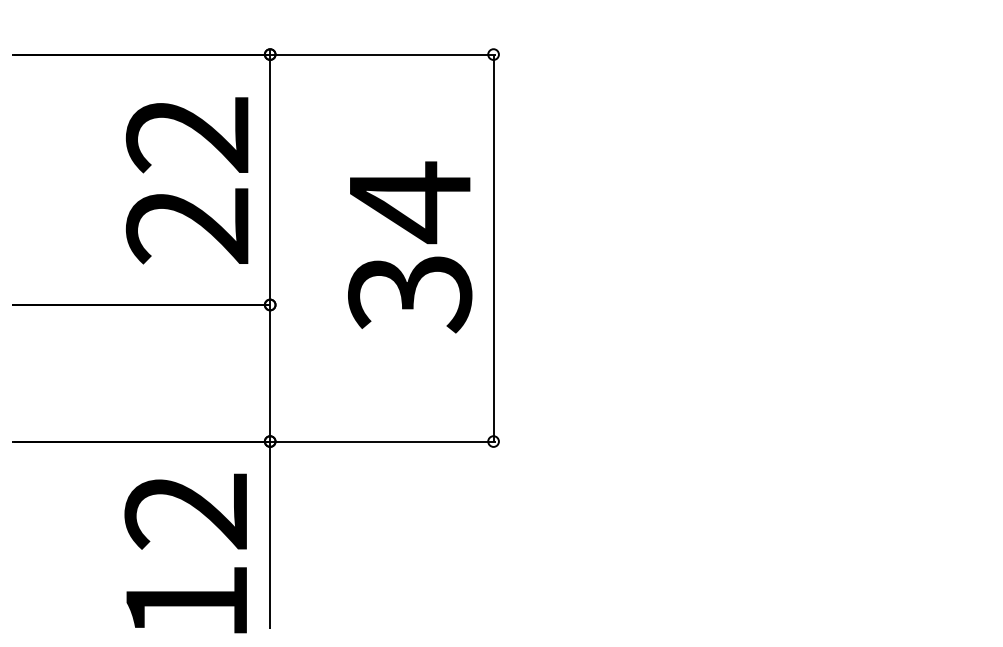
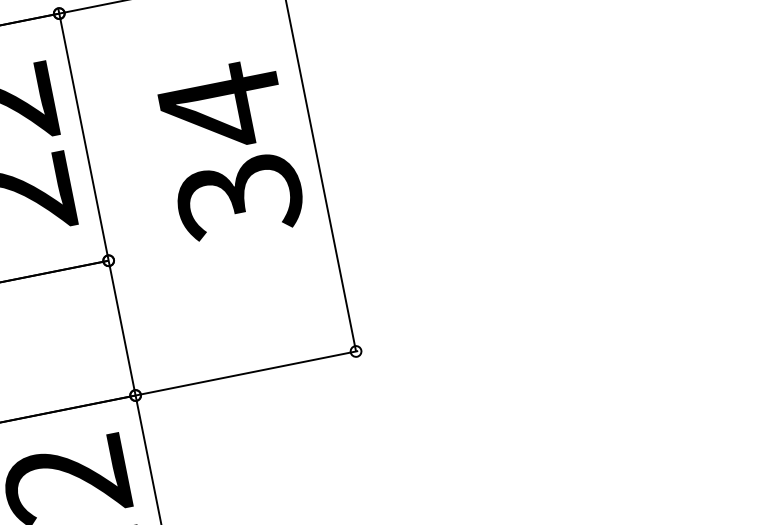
text: (410, 247) -> (230, 151), moved

